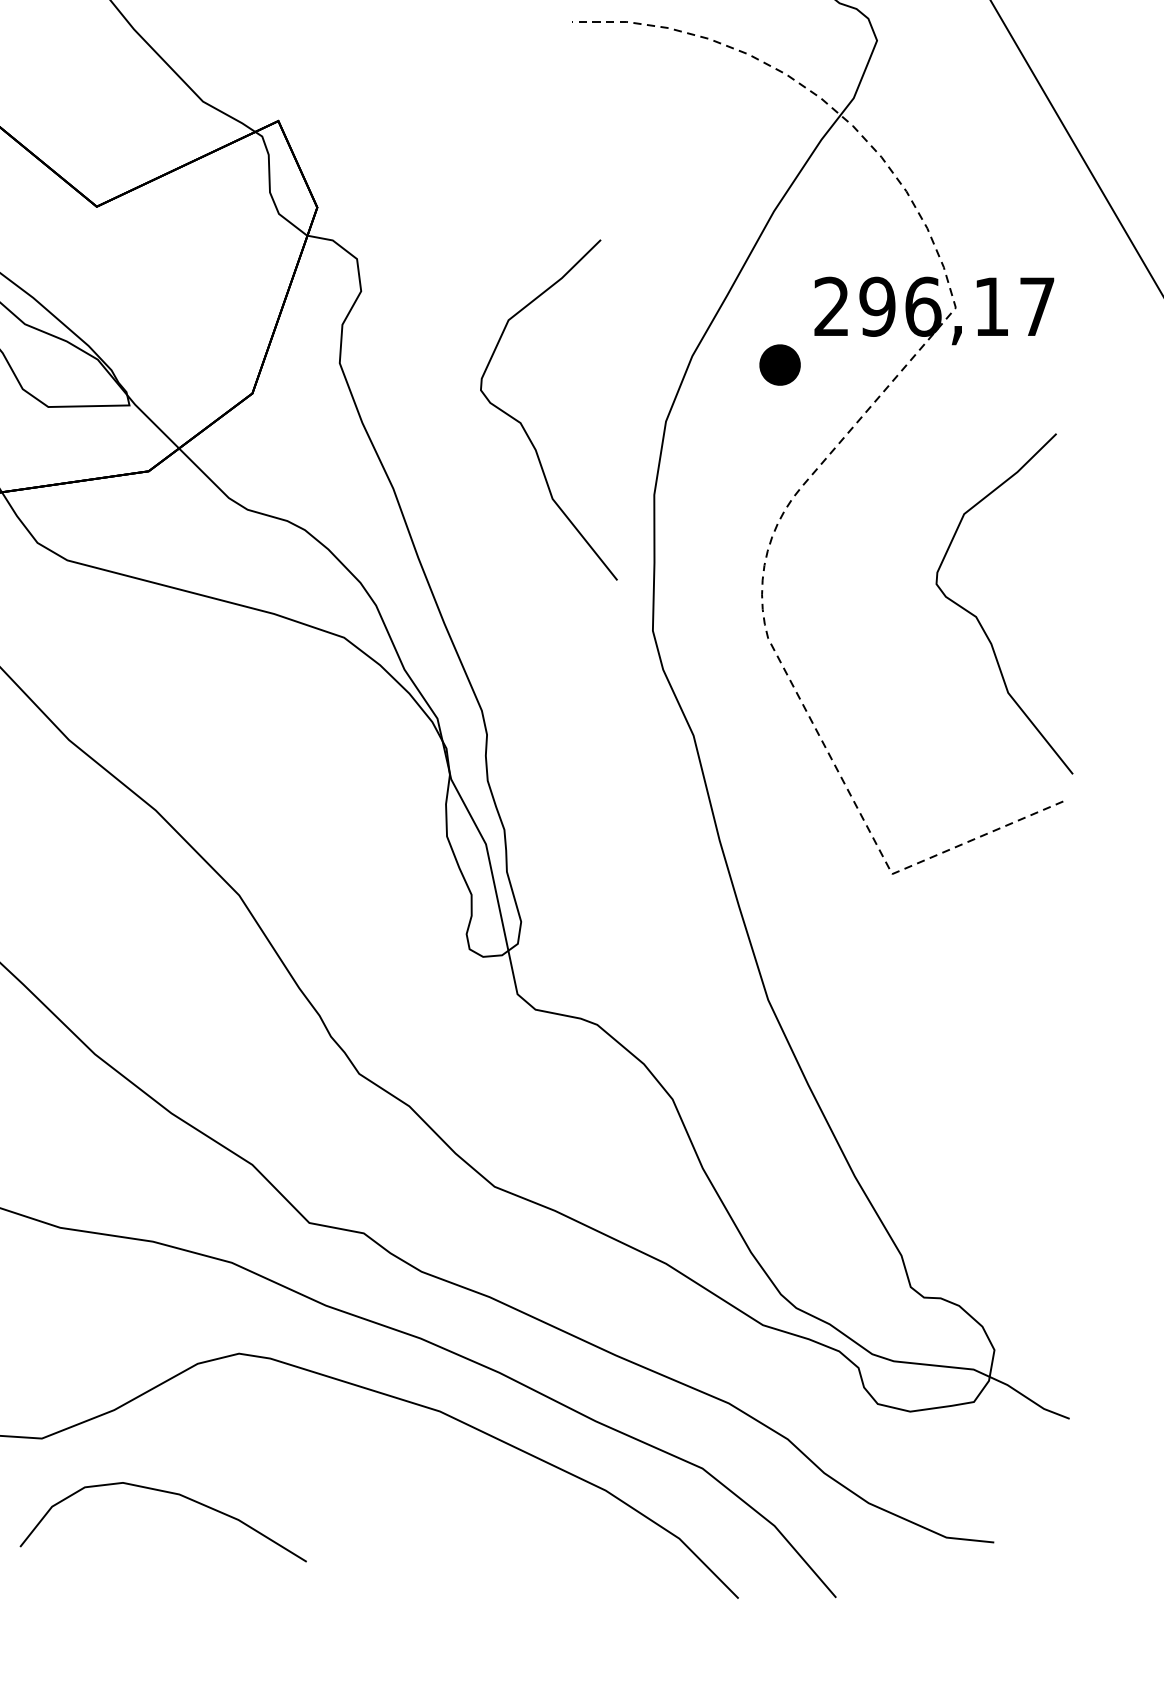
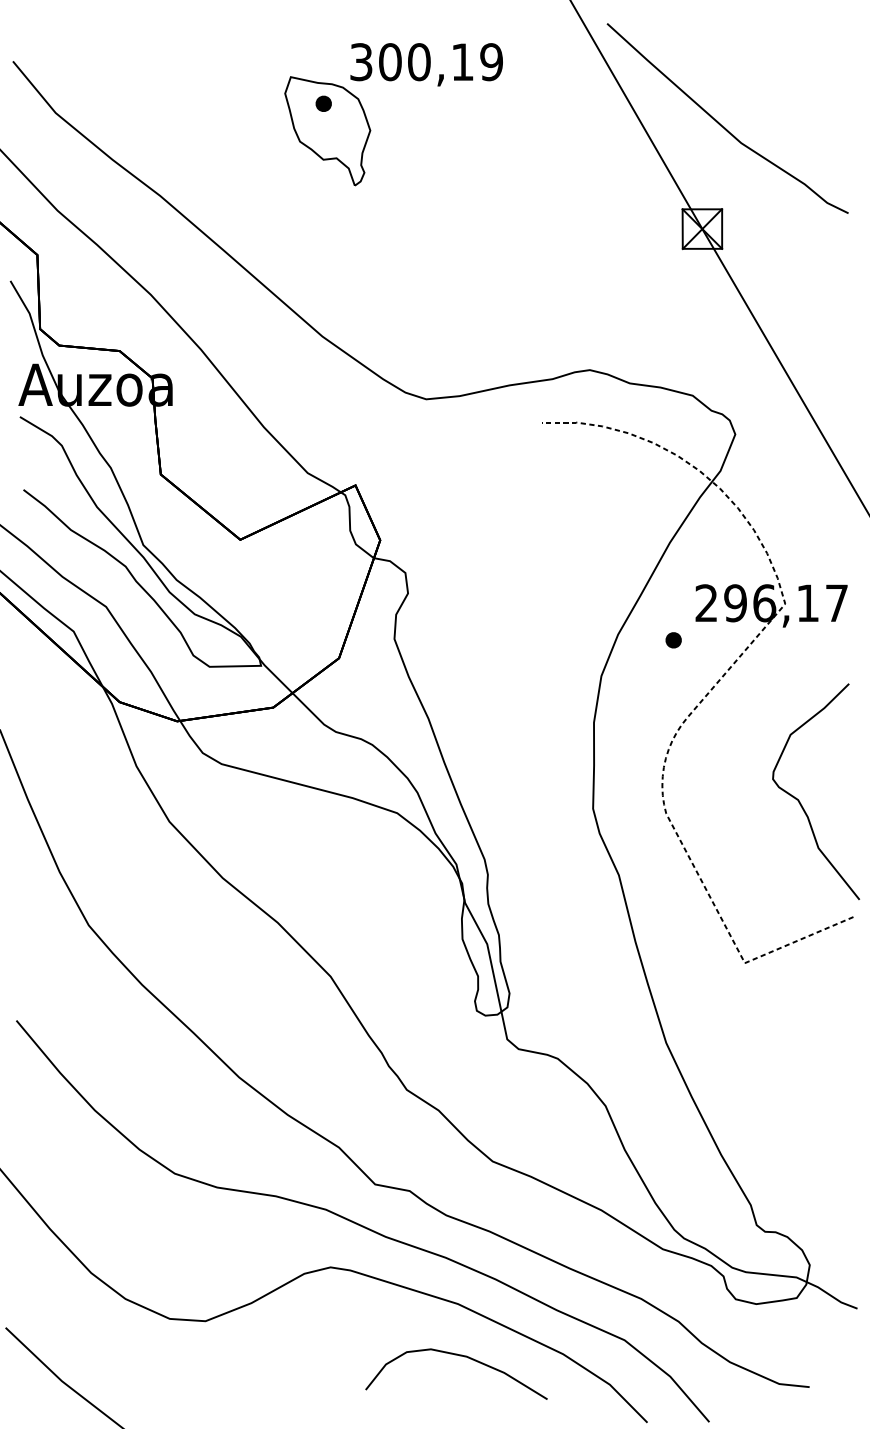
part: (779, 365) -> (673, 640), size x0.62
curve: (524, 425) -> (511, 678), removed
curve: (167, 1494) -> (459, 1356), moved

